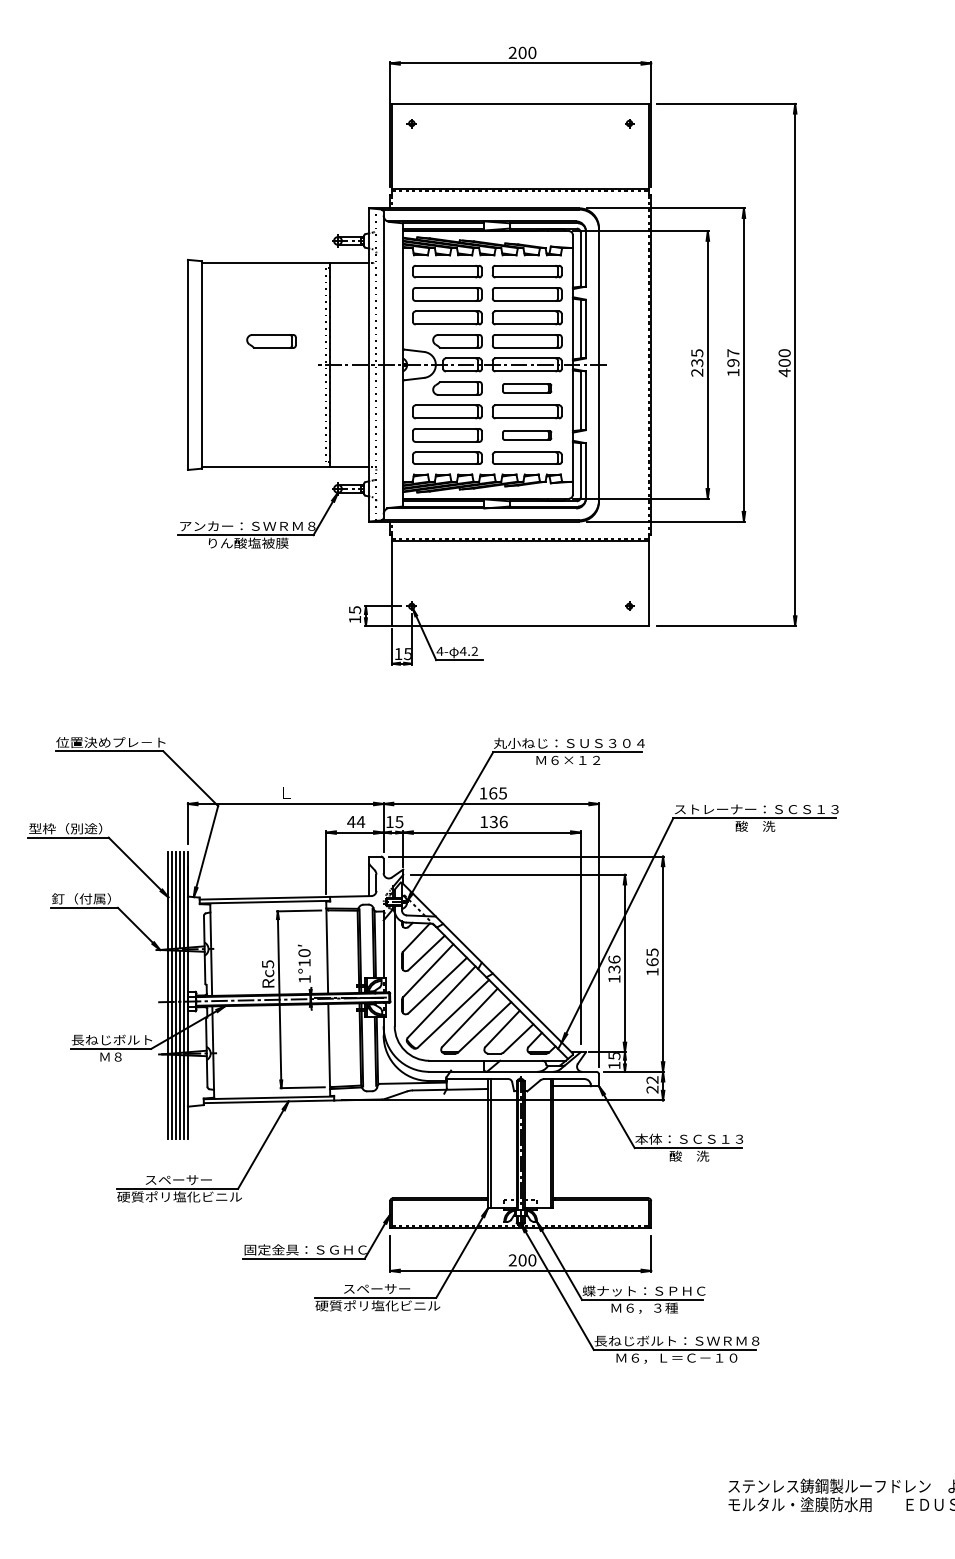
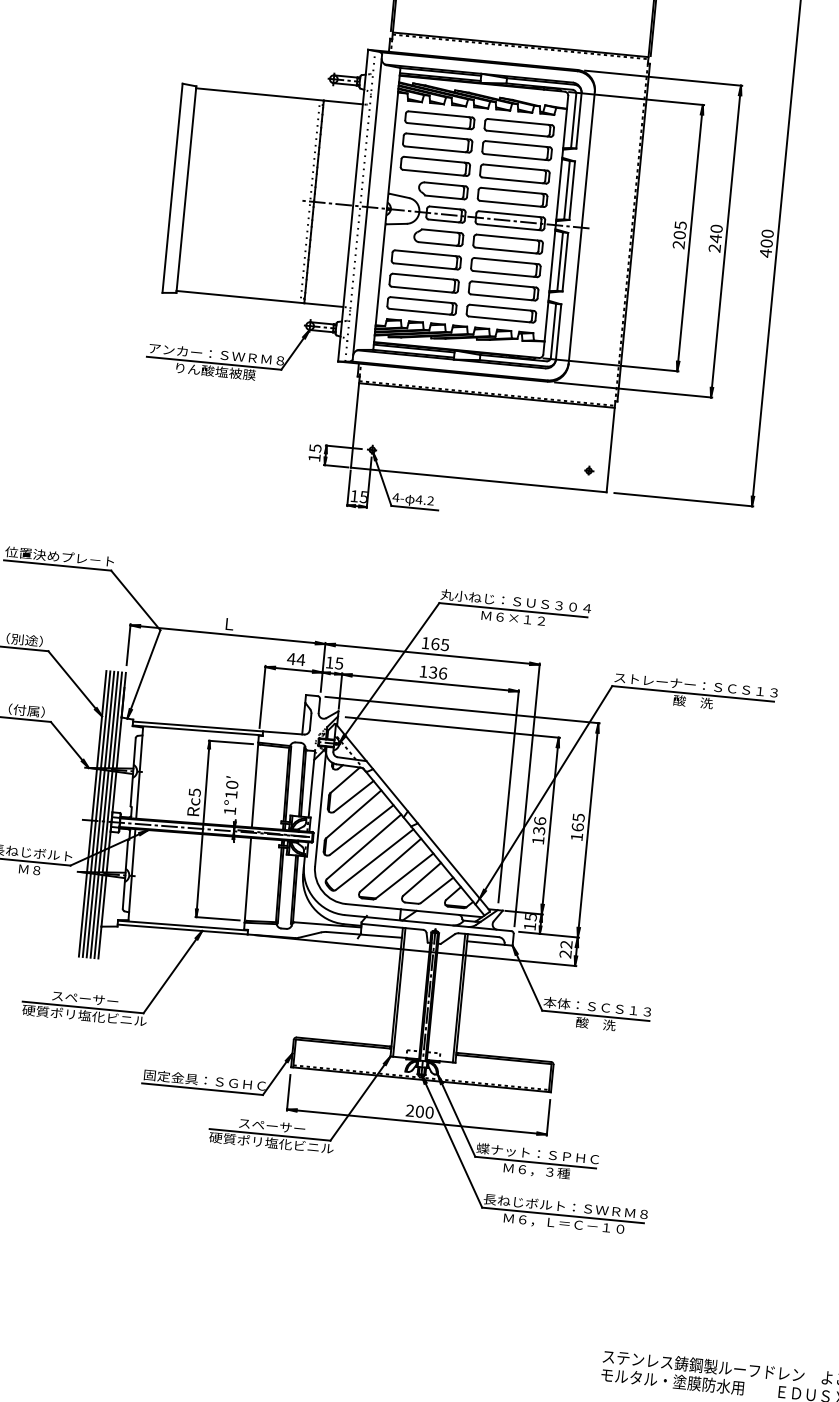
part: (271, 341) -> (258, 172), removed
text: (733, 362) -> (715, 238), 197 -> 240
text: (697, 363) -> (679, 235), 235 -> 205
part: (526, 388) -> (507, 244), size x1.43
part: (526, 435) -> (502, 290), size x1.43

